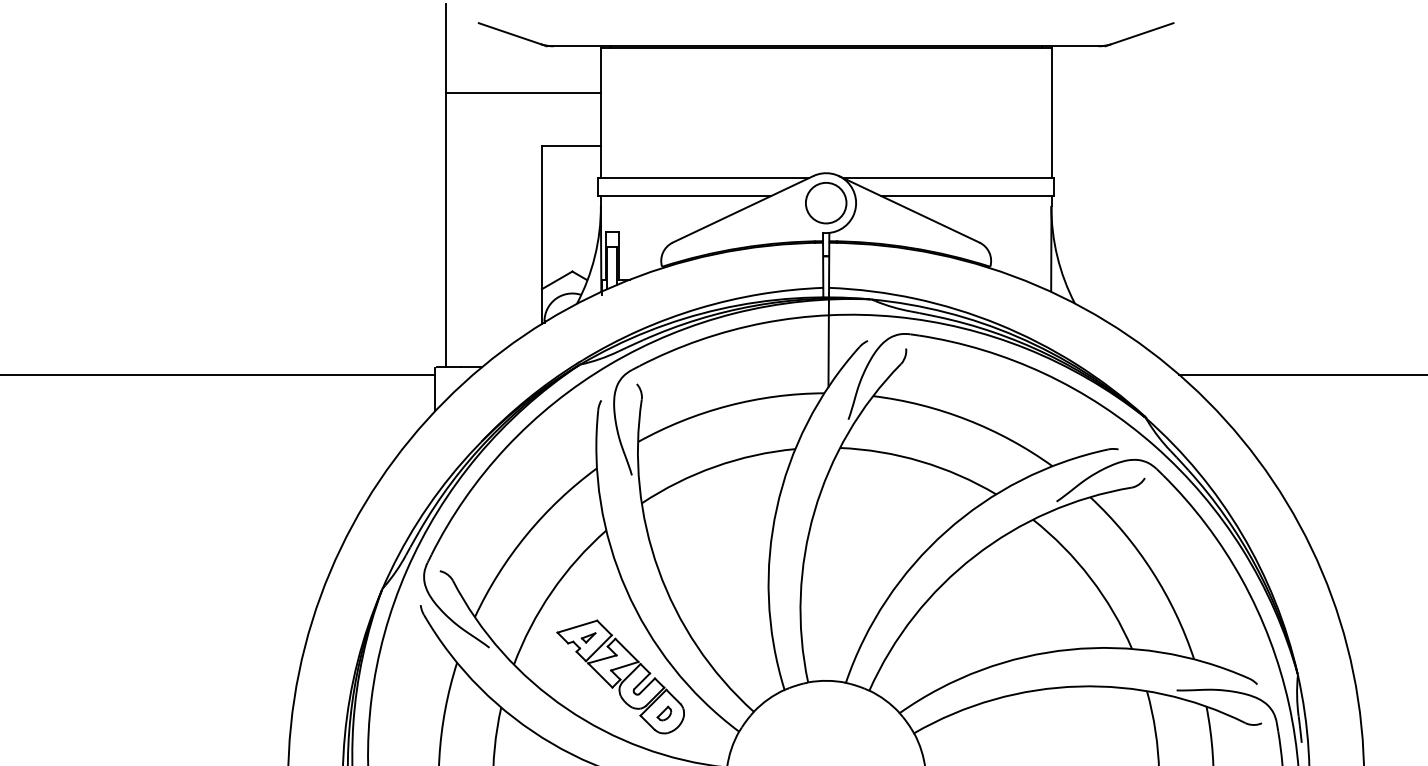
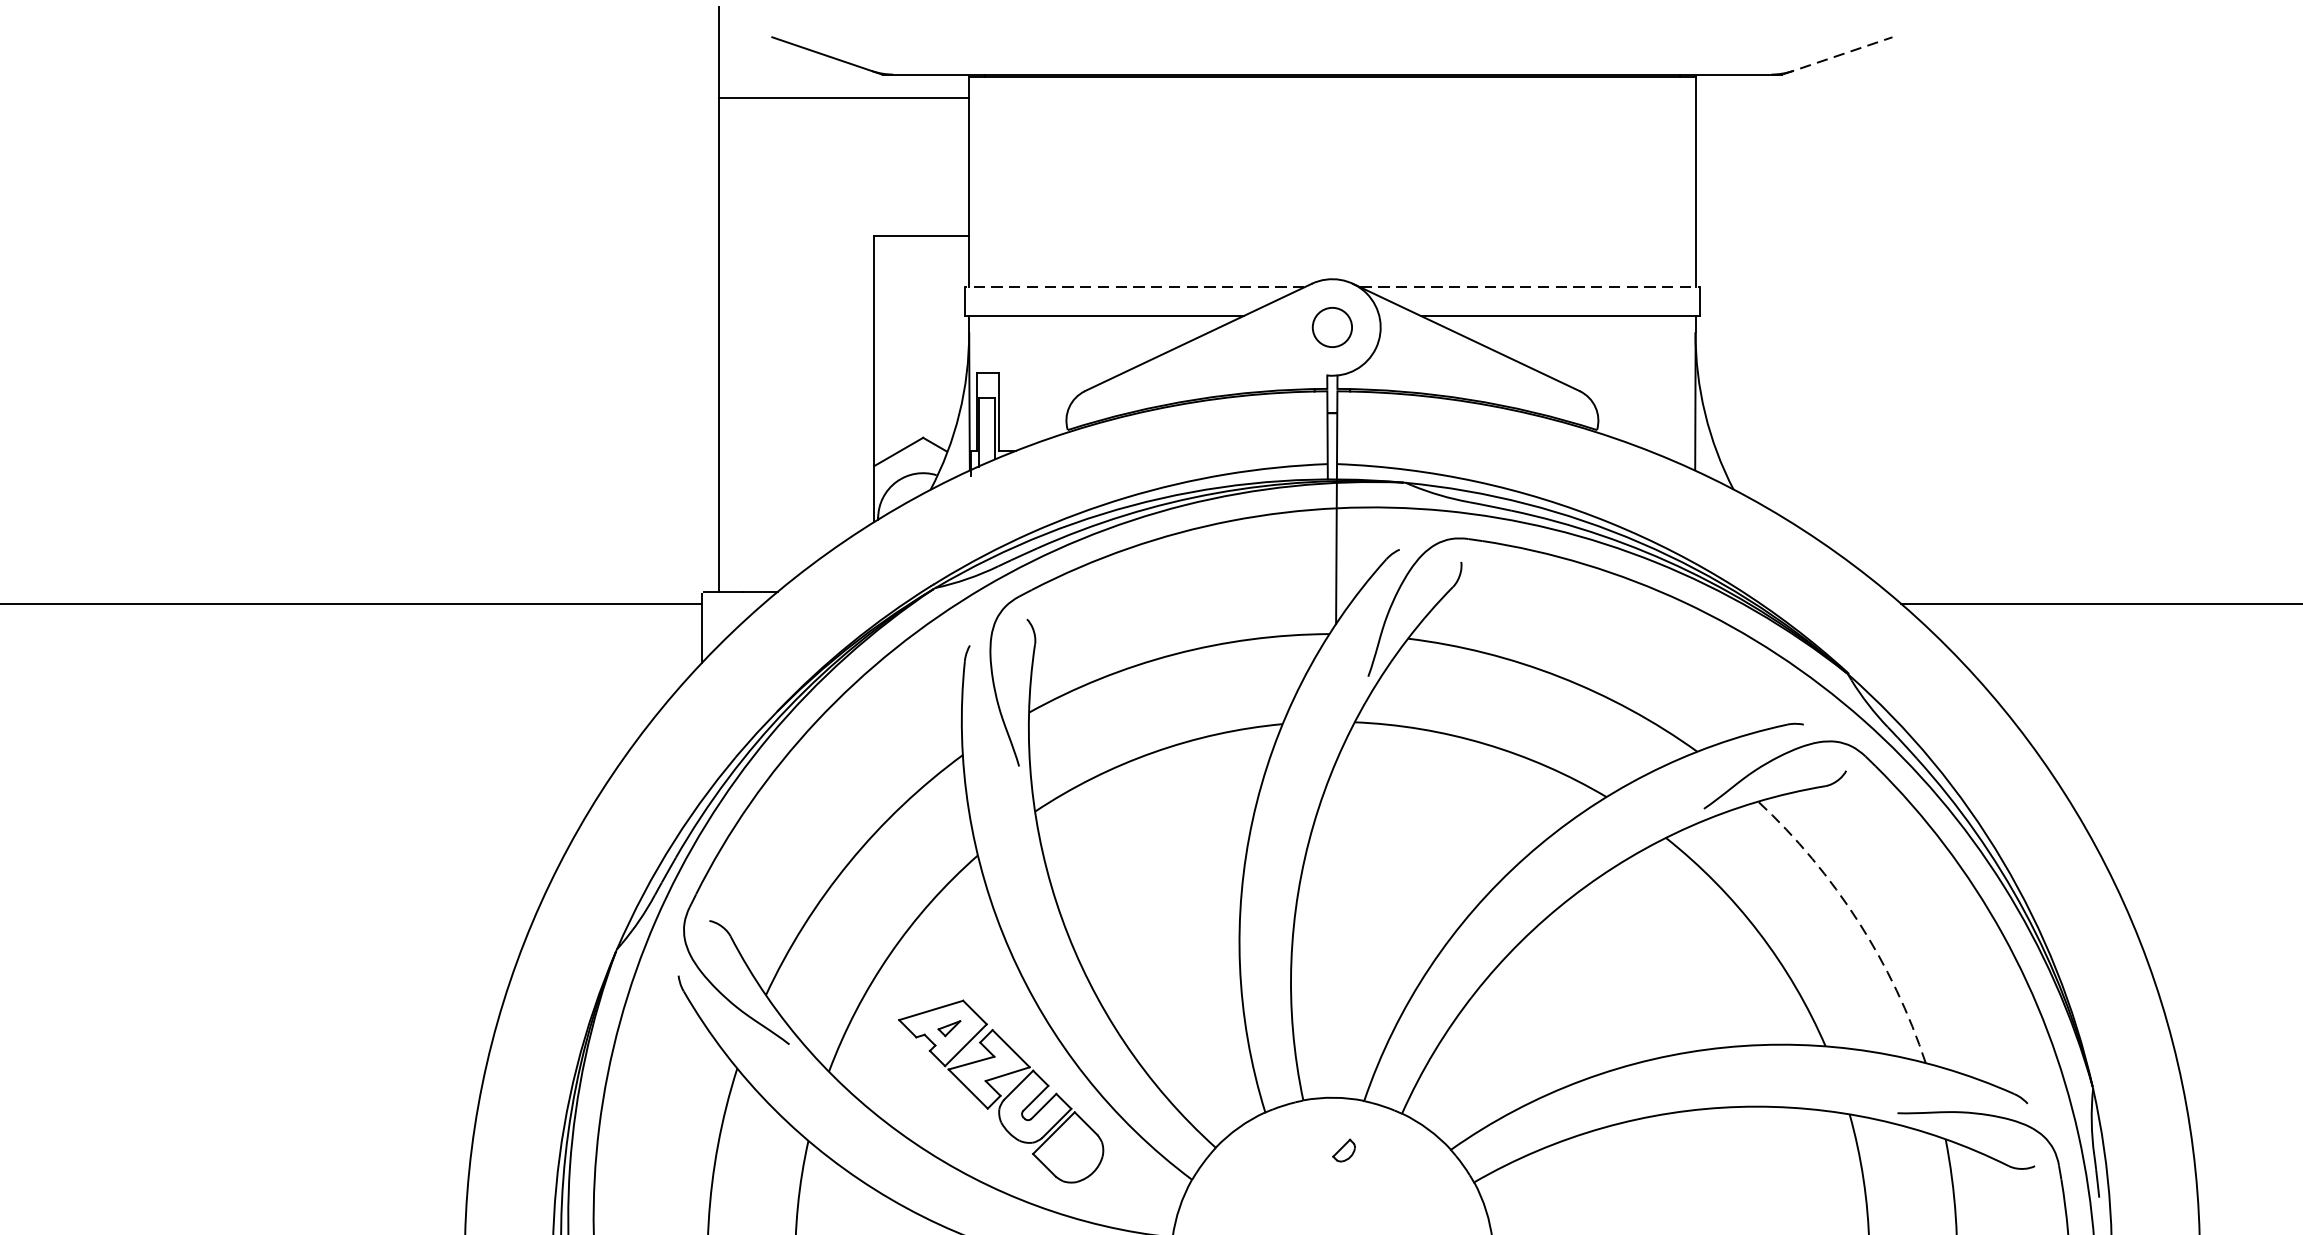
line: (1139, 34) -> (1837, 55), solid -> dashed
line: (522, 93) -> (842, 99), moved
line: (702, 178) -> (1132, 287), solid -> dashed
line: (949, 178) -> (1531, 287), solid -> dashed
circle: (825, 202) -> (1331, 326), size x0.6
arc: (1152, 571) -> (1858, 921), solid -> dashed
part: (664, 713) -> (1344, 1150), moved

